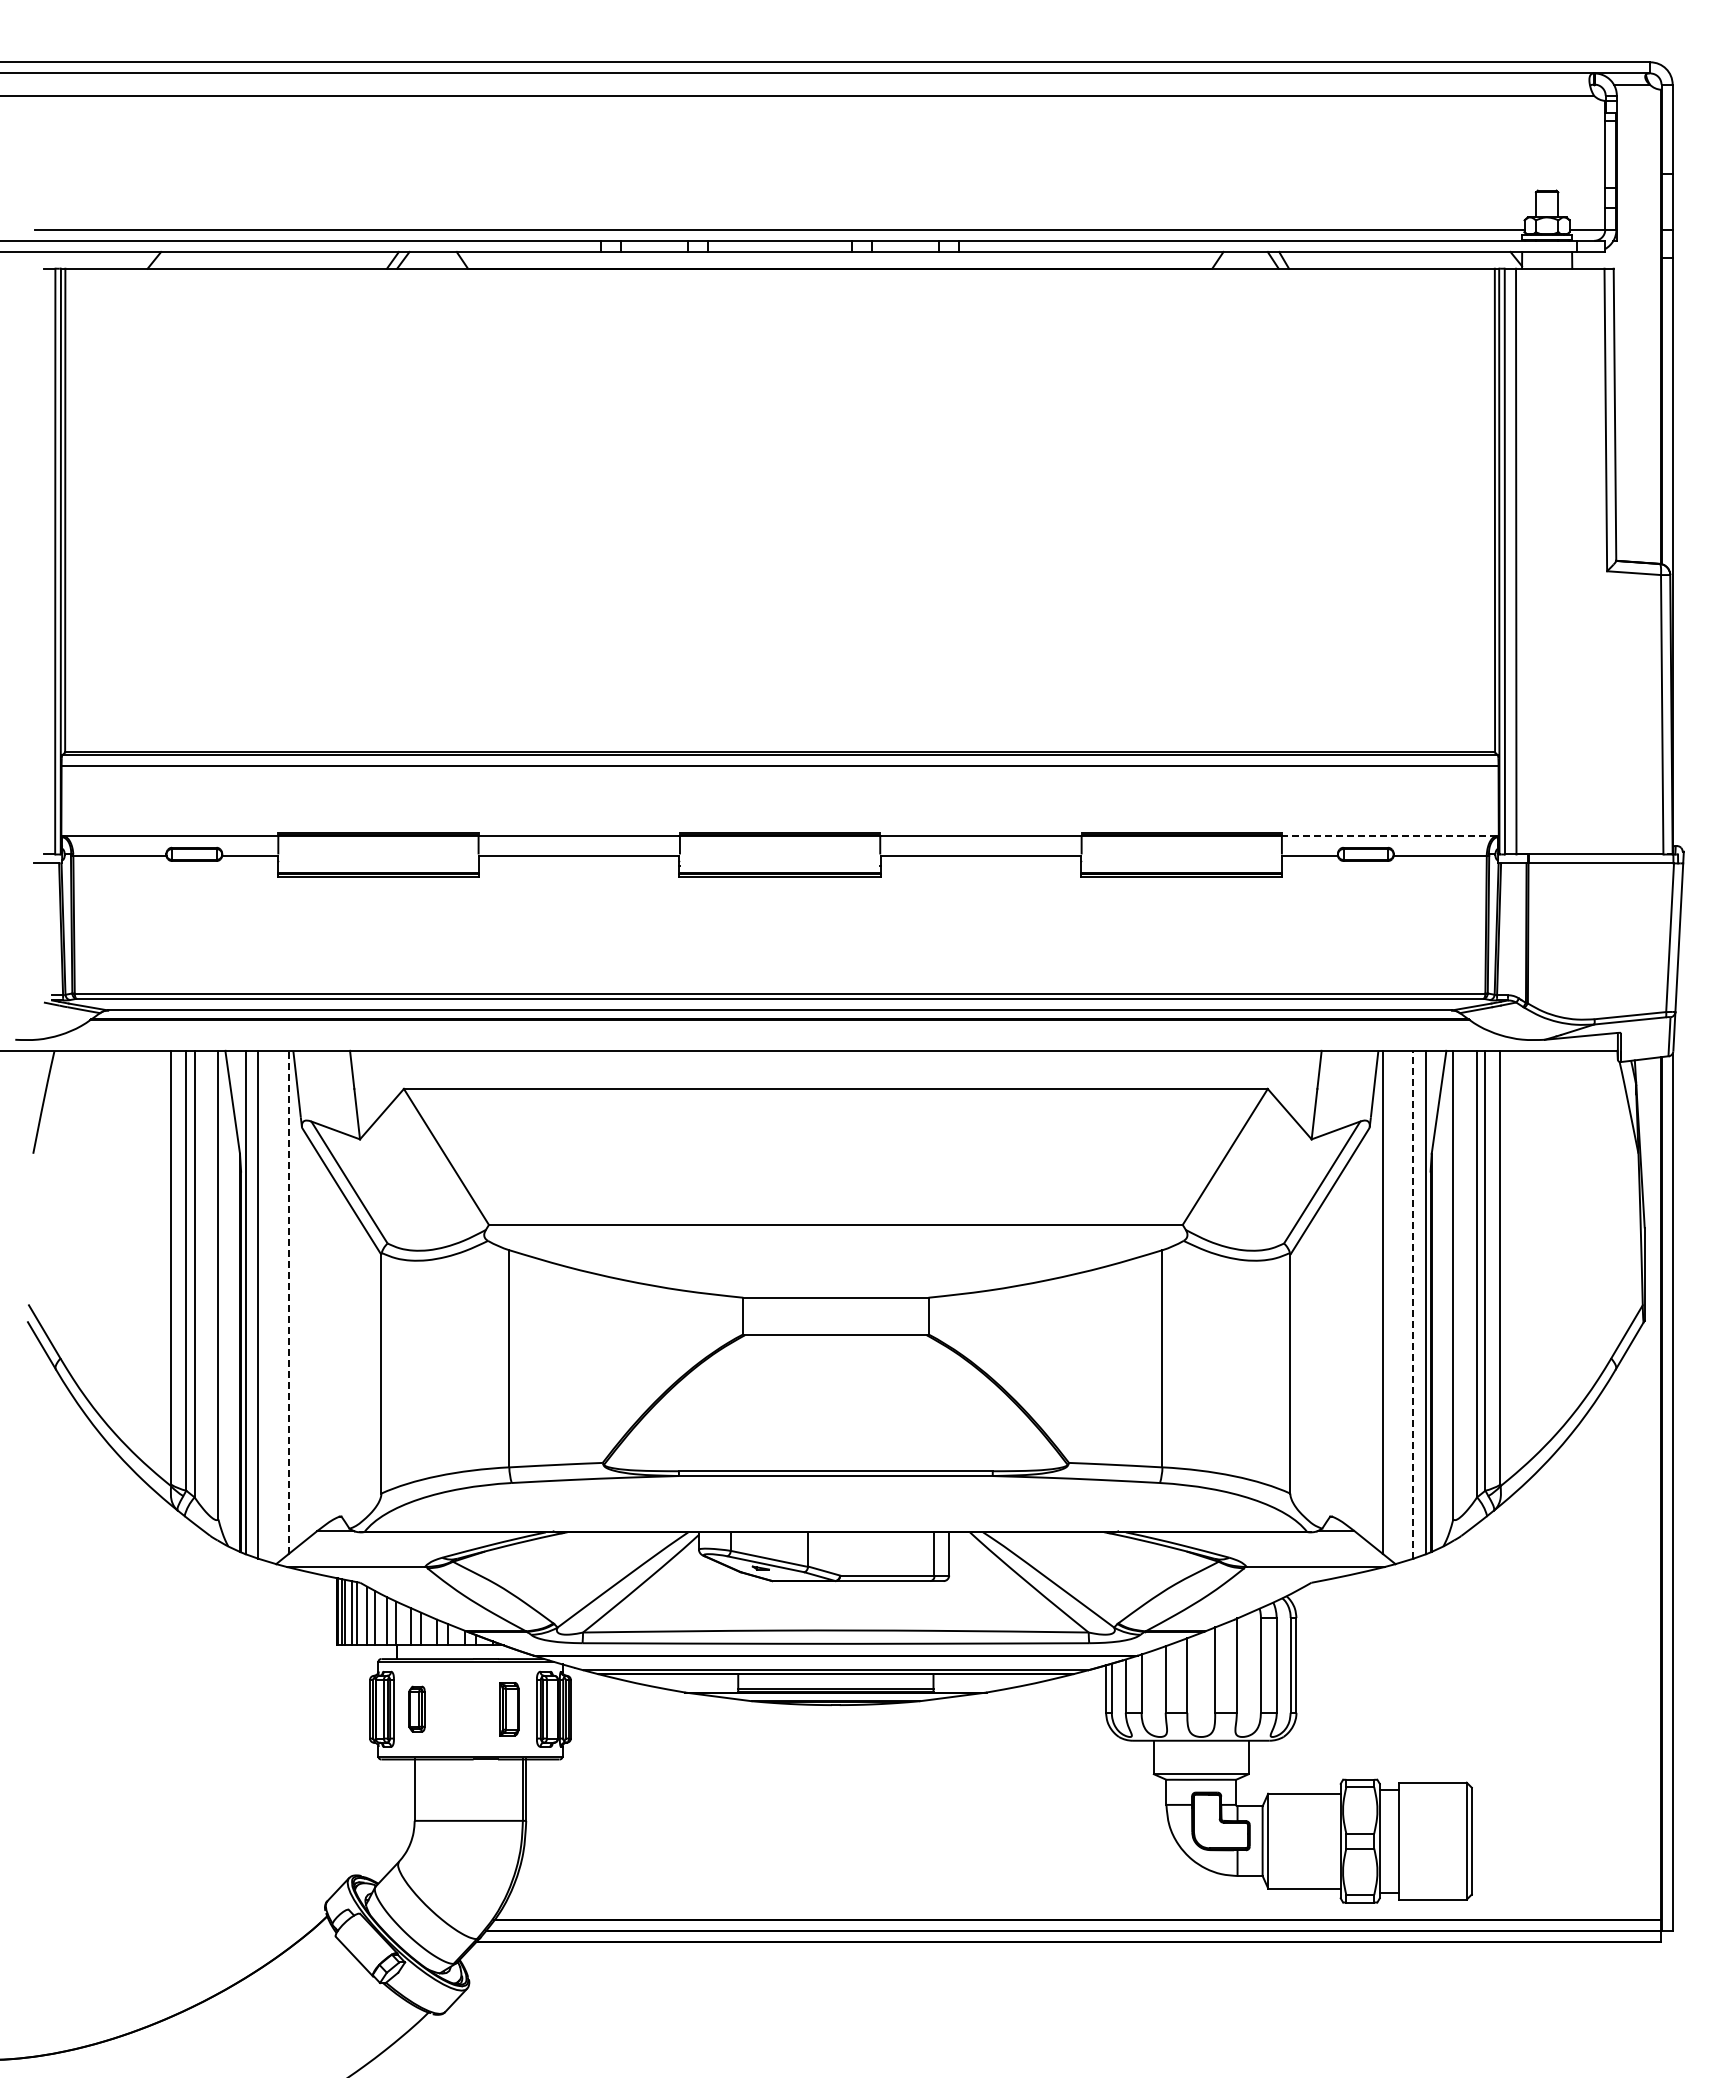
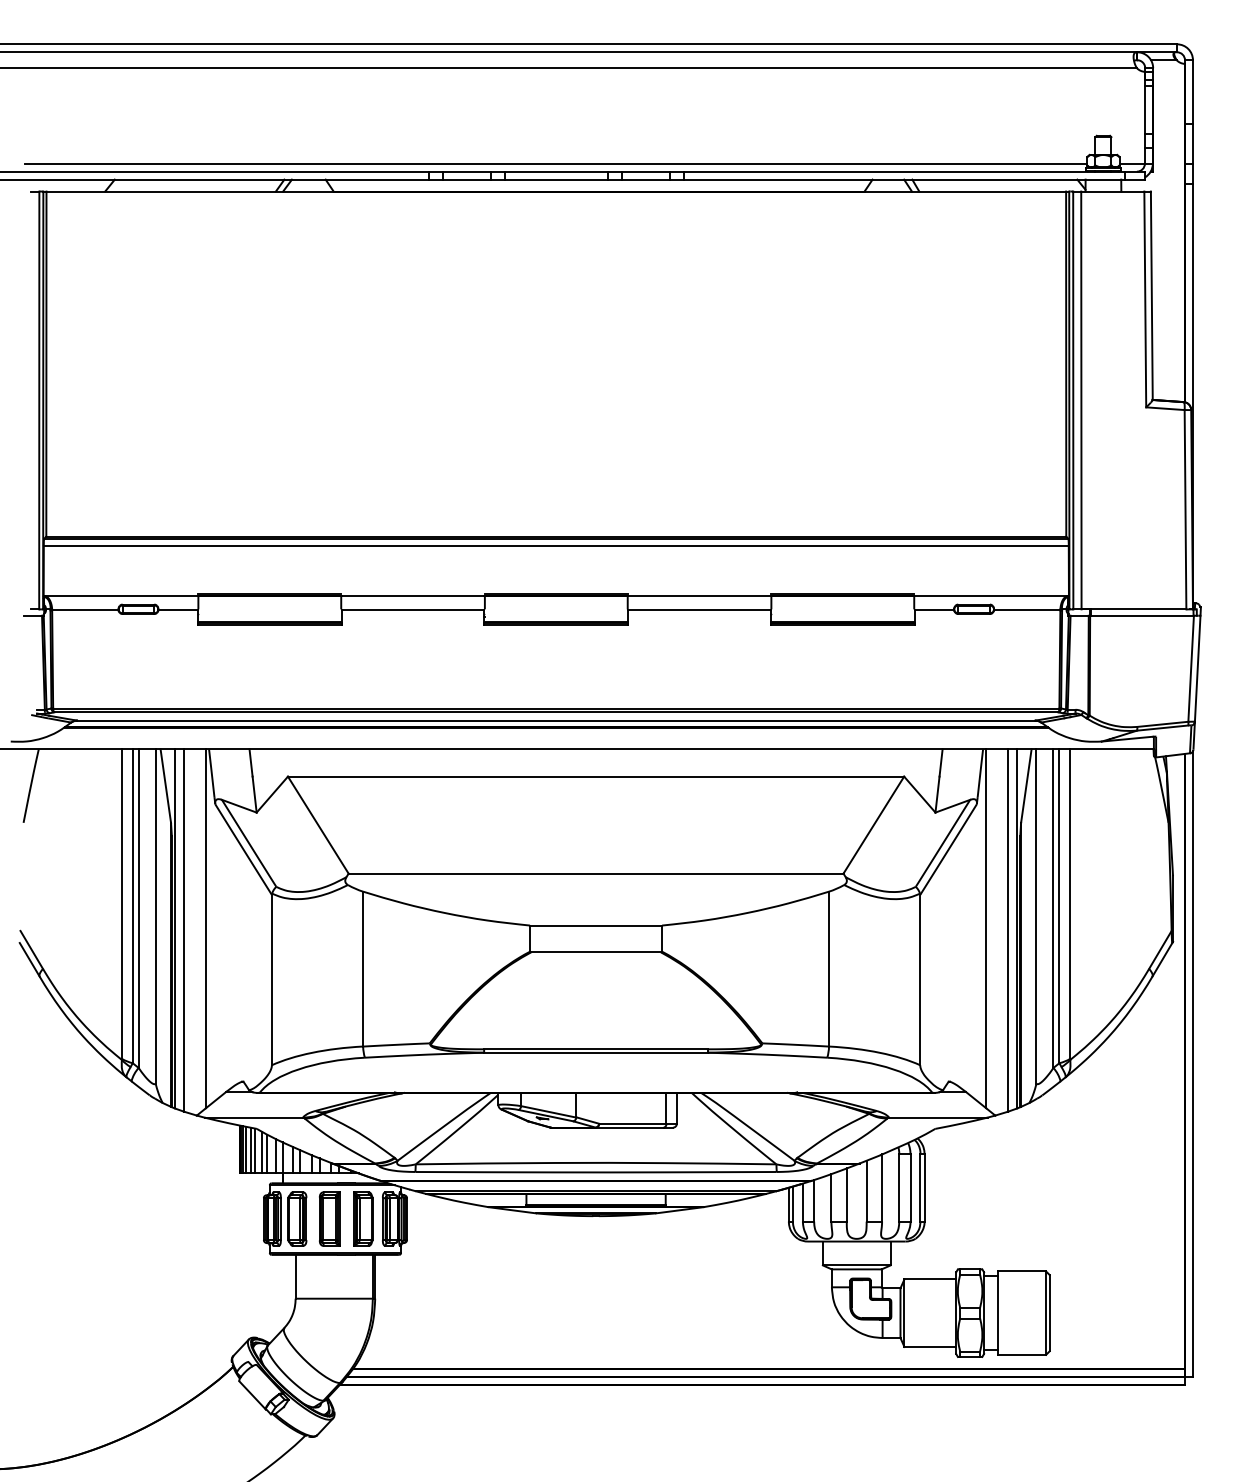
line: (1388, 836) -> (990, 596), dashed -> solid
line: (288, 1302) -> (205, 928), dashed -> solid
line: (1413, 1304) -> (1008, 930), dashed -> solid
part: (416, 1708) -> (296, 1218), size x1.67
part: (462, 1708) -> (329, 1218), added
part: (509, 1708) -> (363, 1218), size x1.43

